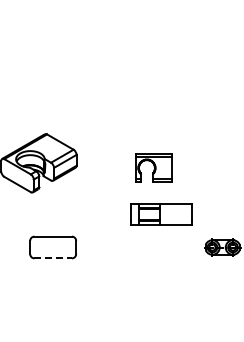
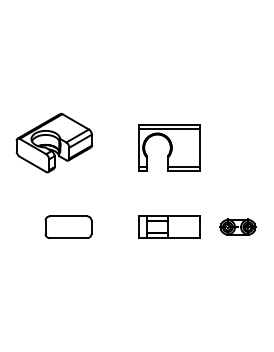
part: (154, 167) -> (169, 147), size x1.67
part: (161, 213) -> (169, 226), moved
line: (53, 258) -> (68, 238), dashed -> solid

